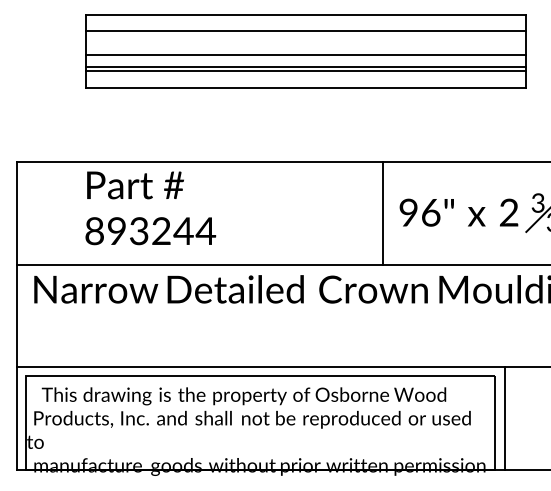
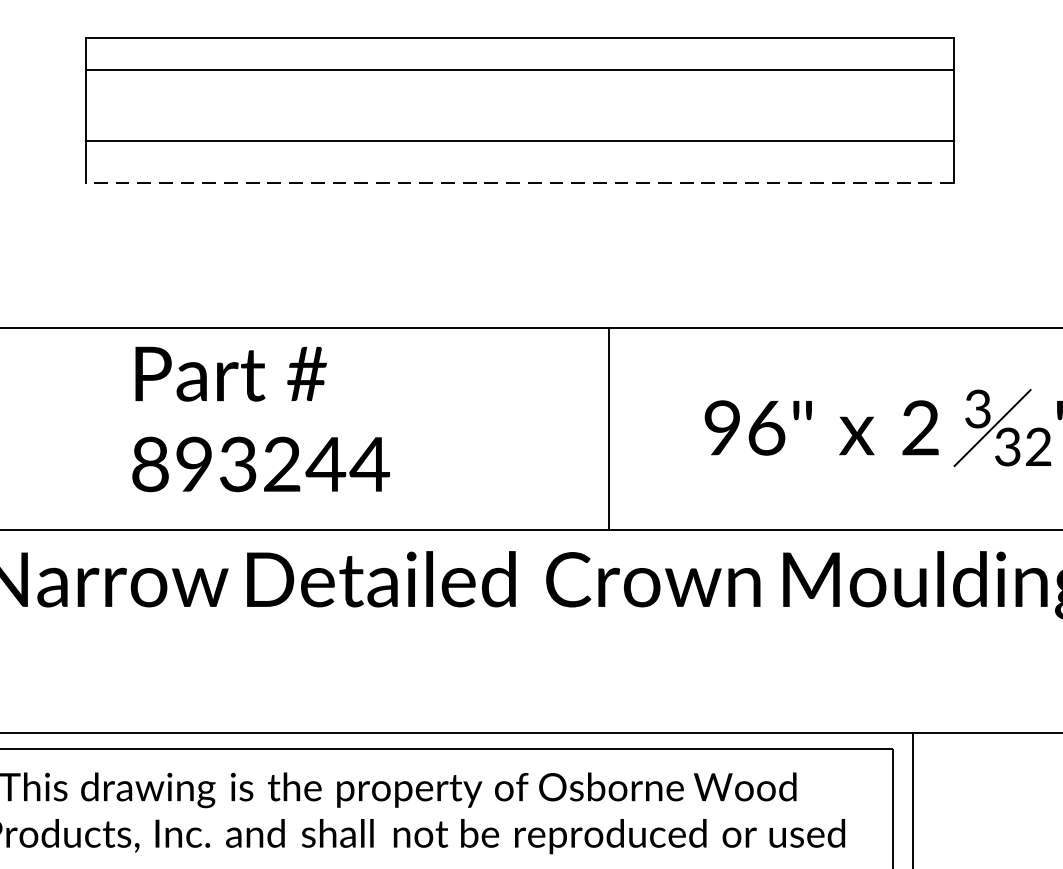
line: (305, 55) -> (518, 117), removed
line: (305, 70) -> (518, 147), removed
line: (305, 88) -> (518, 182), solid -> dashed
text: (150, 208) -> (260, 419), moved
line: (383, 212) -> (609, 427), moved

